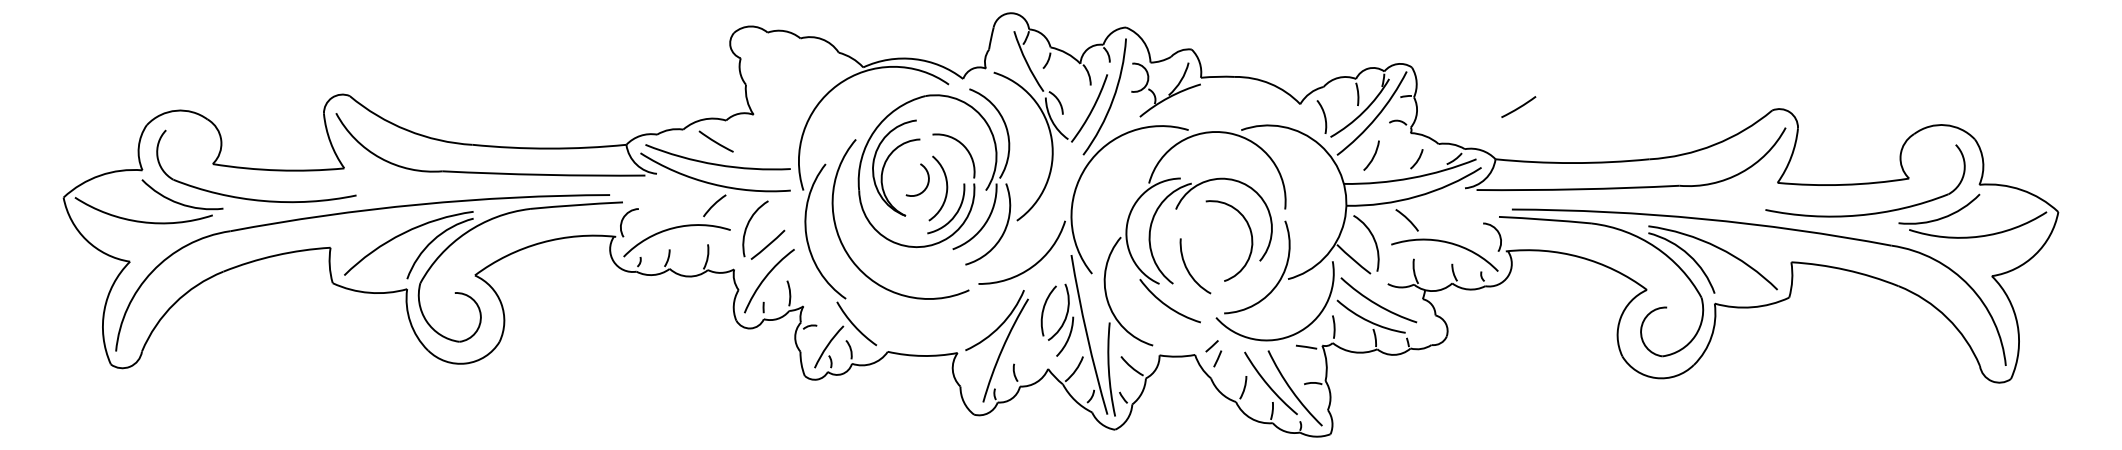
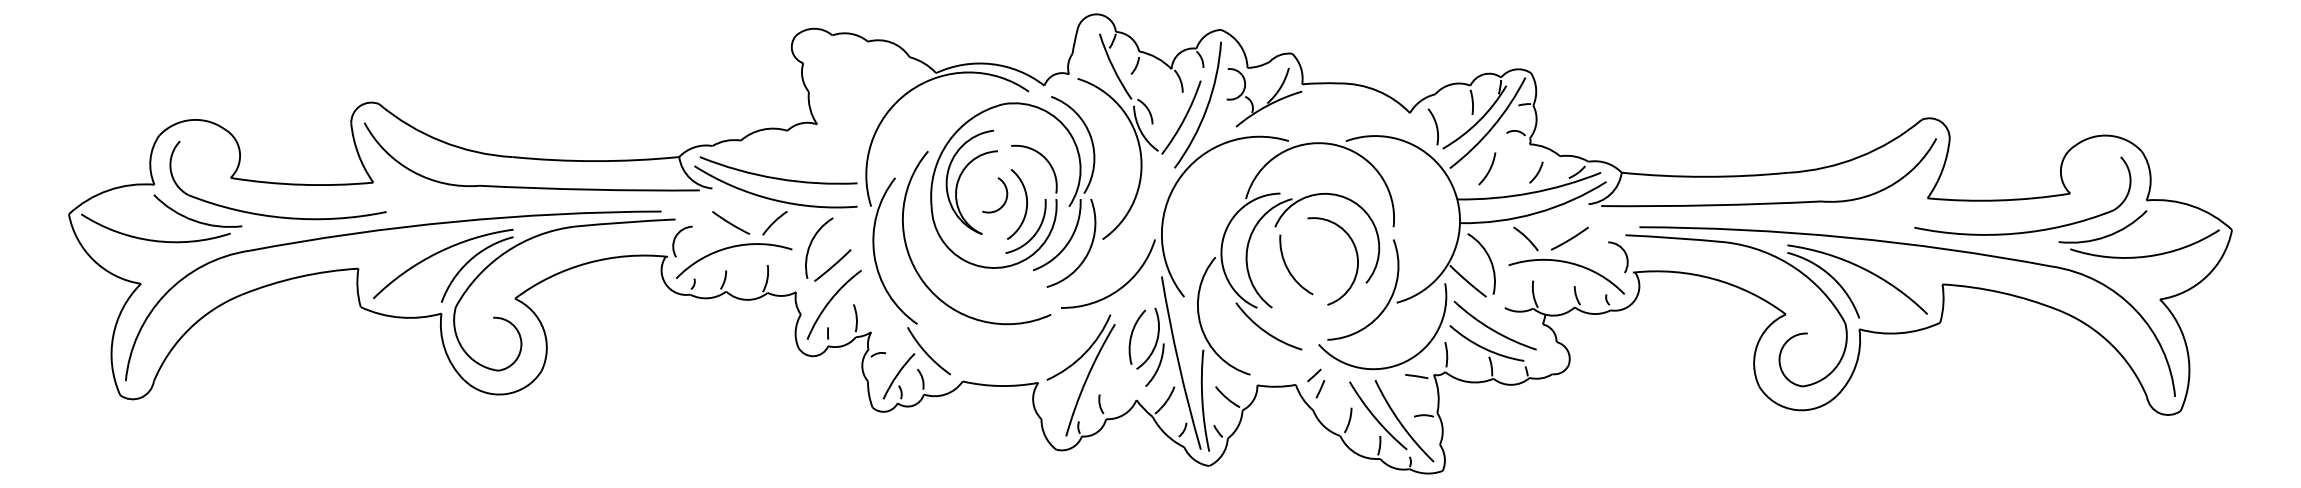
line: (1519, 106) -> (1570, 238), moved
line: (715, 141) -> (730, 222), moved
arc: (1188, 269) -> (1288, 268), moved

